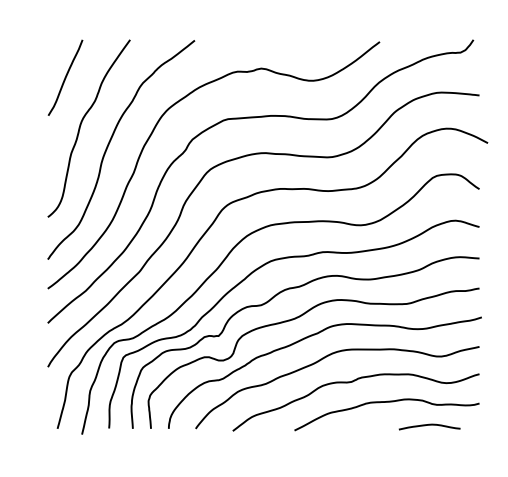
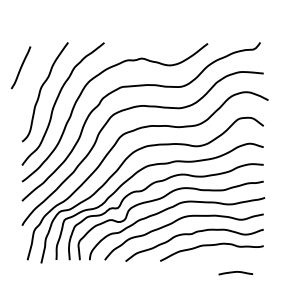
line: (64, 77) -> (20, 67), moved
curve: (429, 425) -> (235, 272), moved

